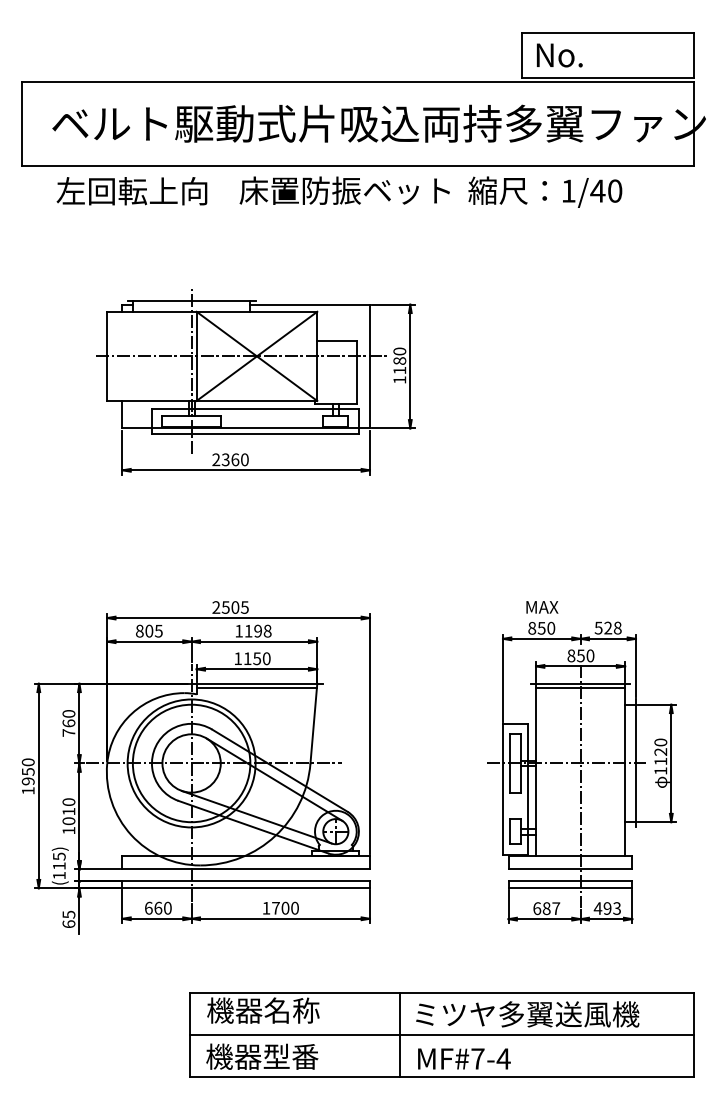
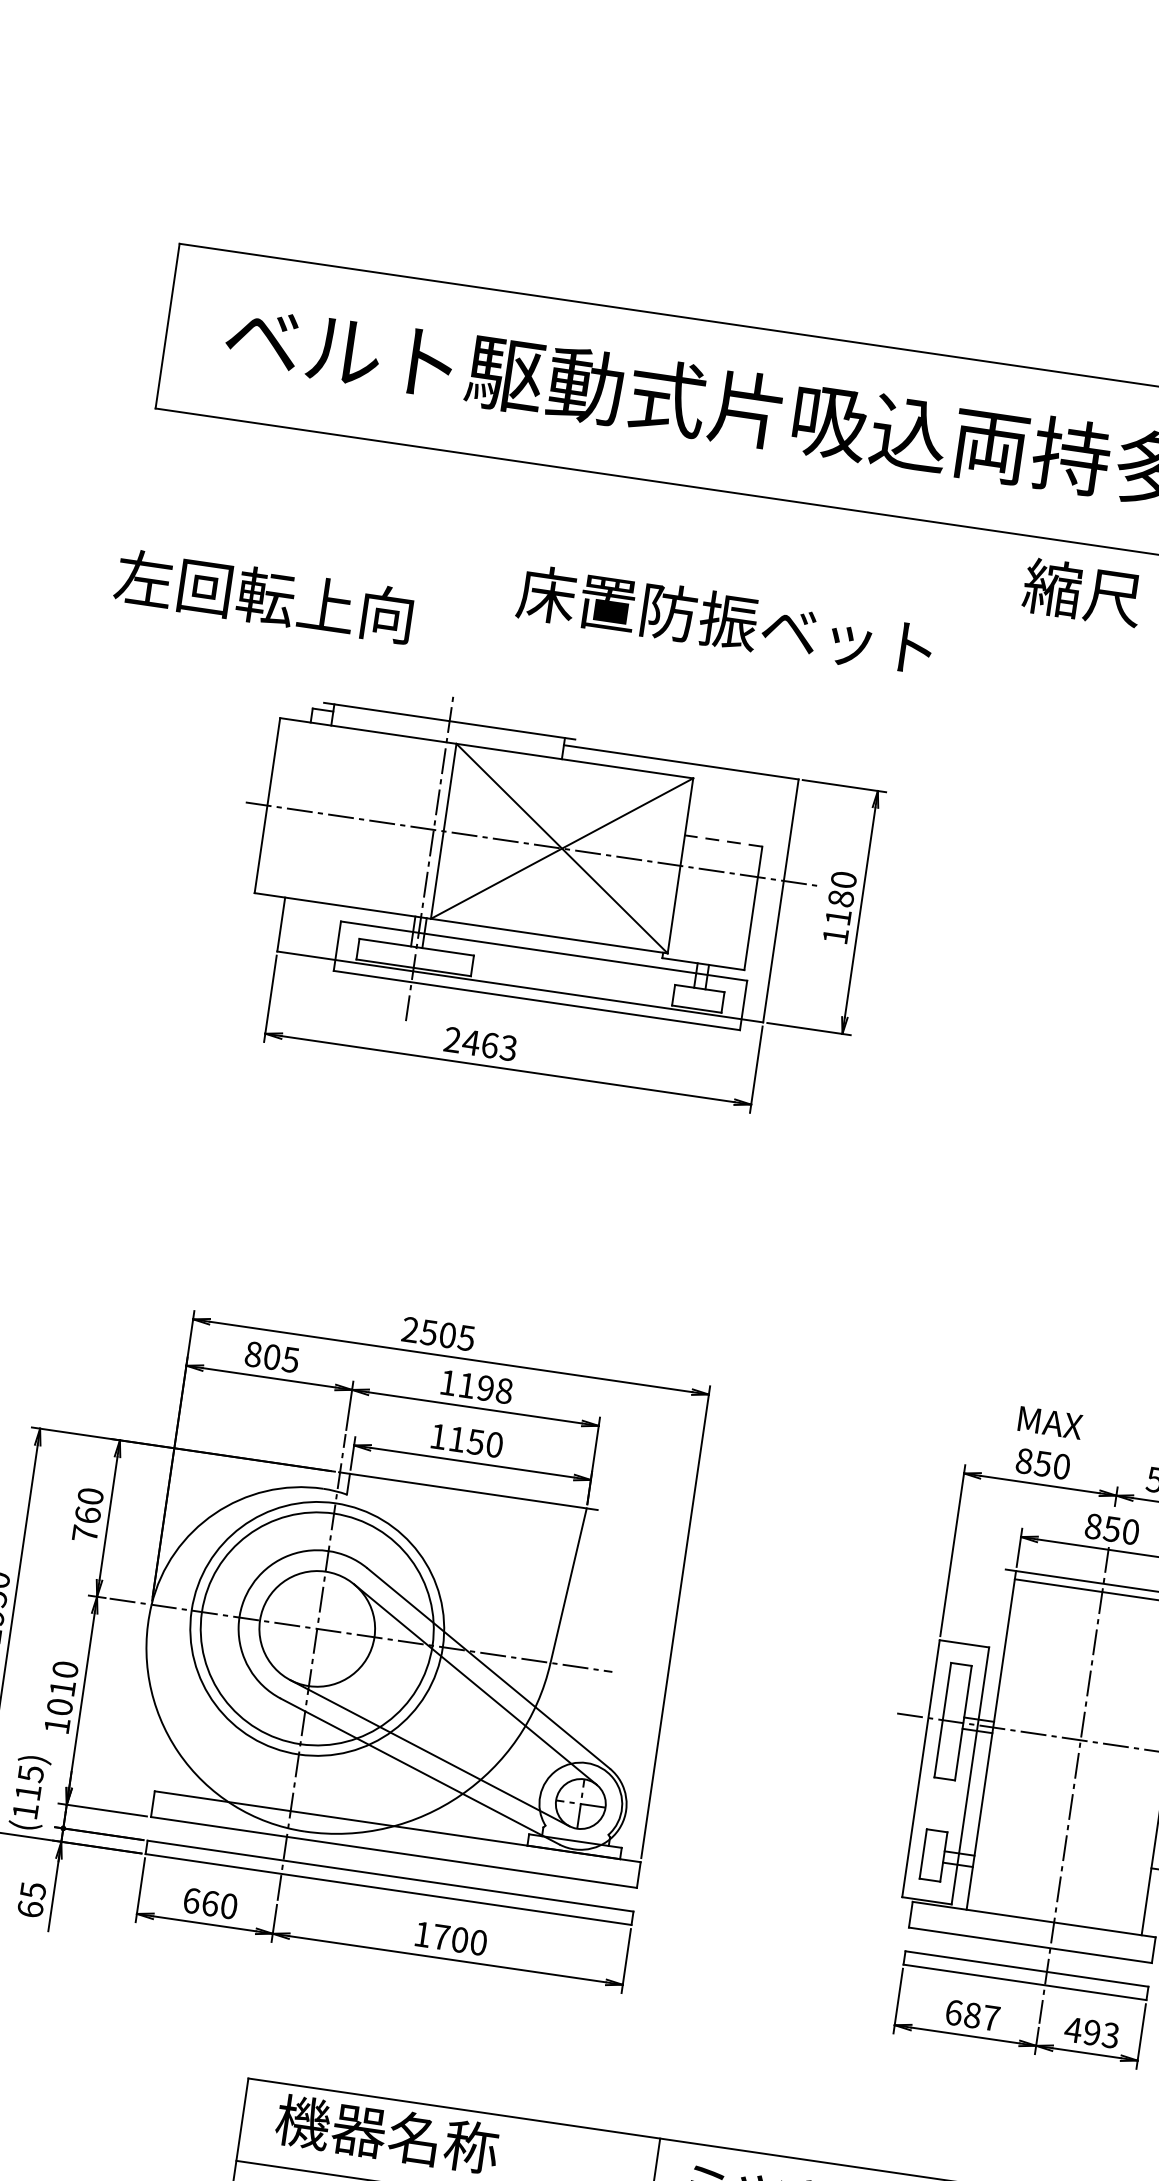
text: (344, 190) -> (724, 620), moved
text: (131, 191) -> (263, 596), moved
line: (337, 340) -> (724, 840), solid -> dashed
text: (234, 459) -> (488, 1044), 2360 -> 2463
line: (256, 687) -> (466, 1498), removed

